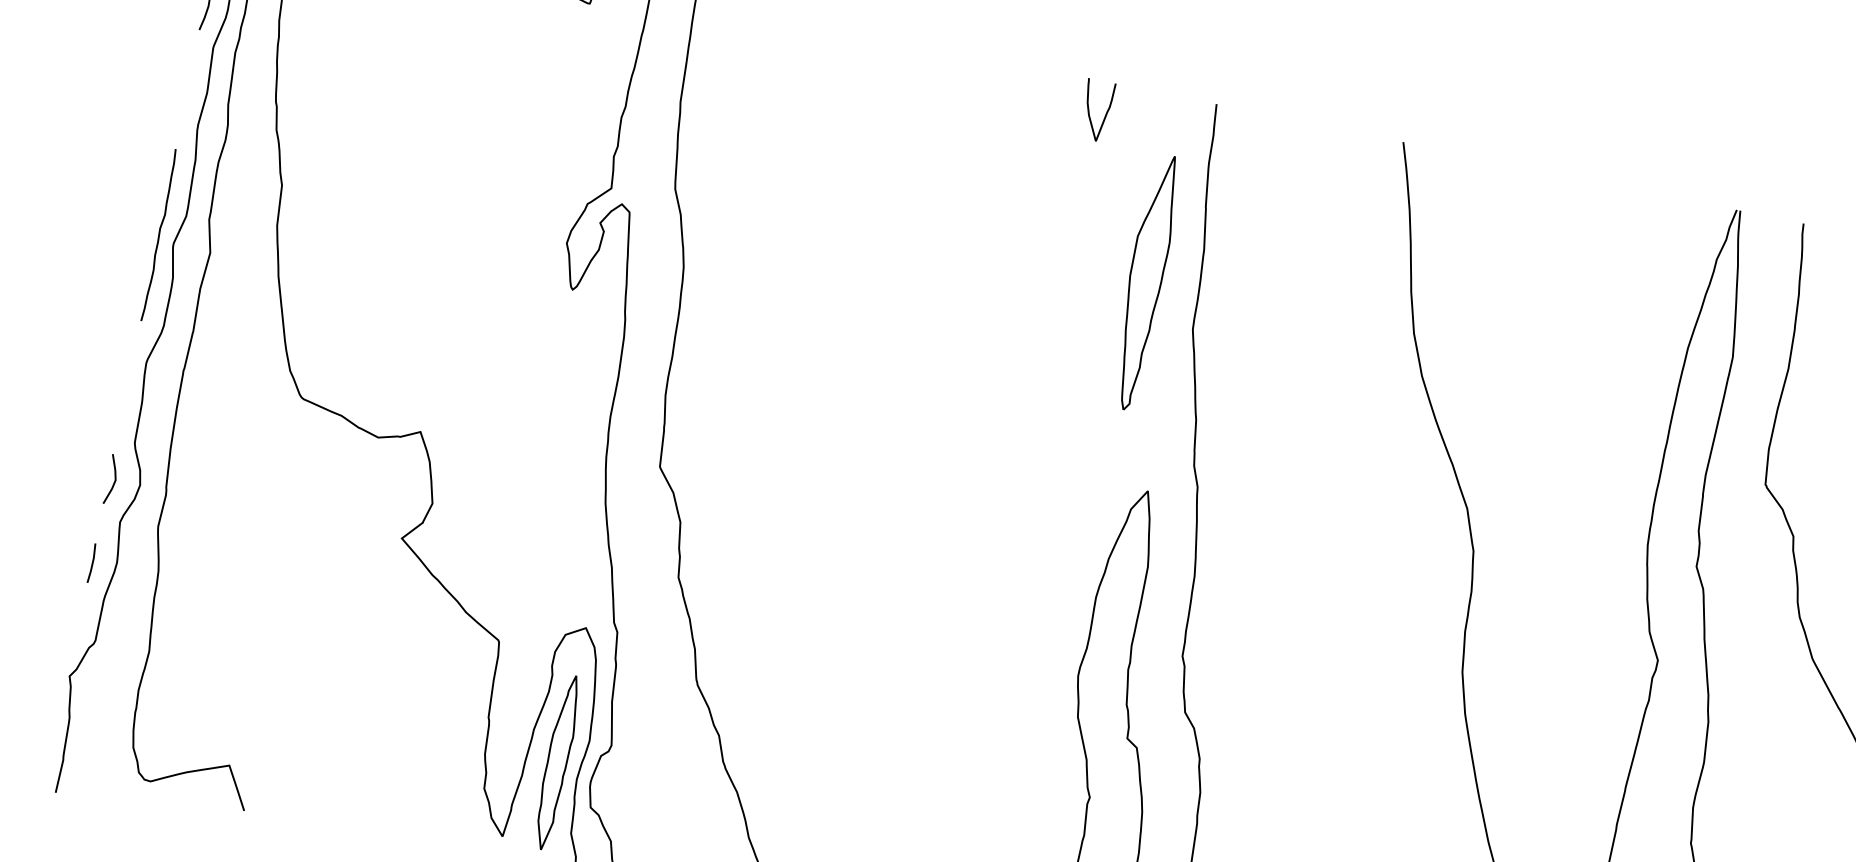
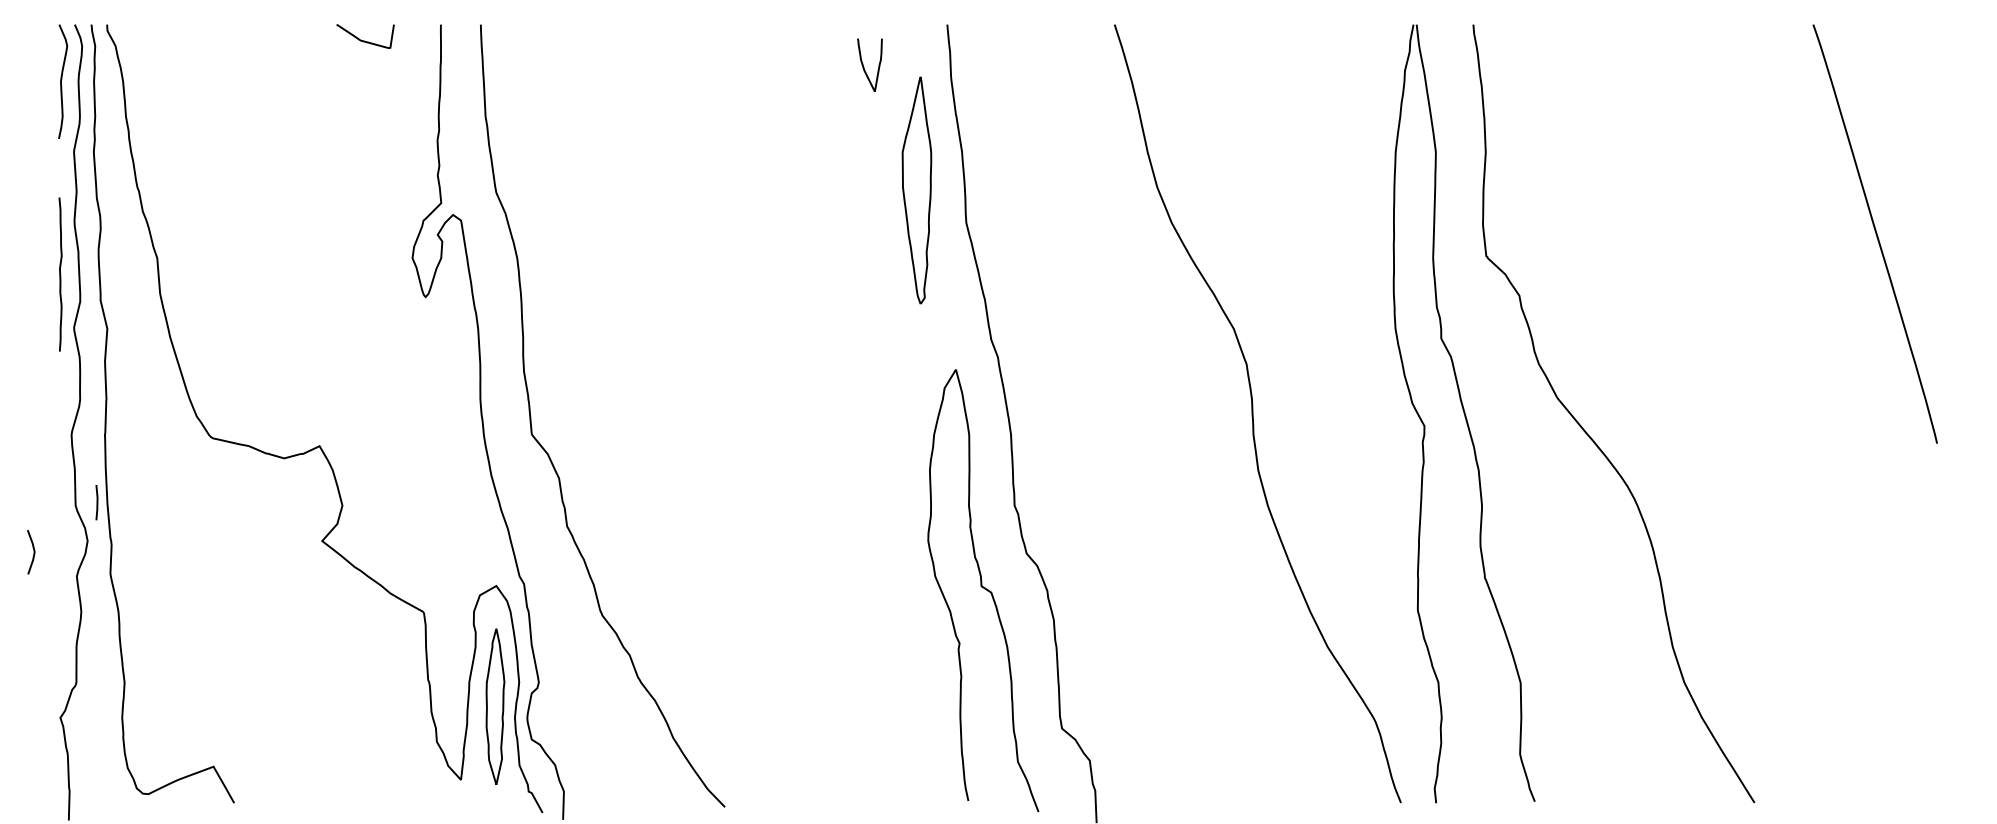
curve: (1090, 110) -> (864, 66), moved
curve: (159, 235) -> (60, 274), moved
line: (114, 480) -> (33, 552), moved
line: (91, 562) -> (96, 502), moved

